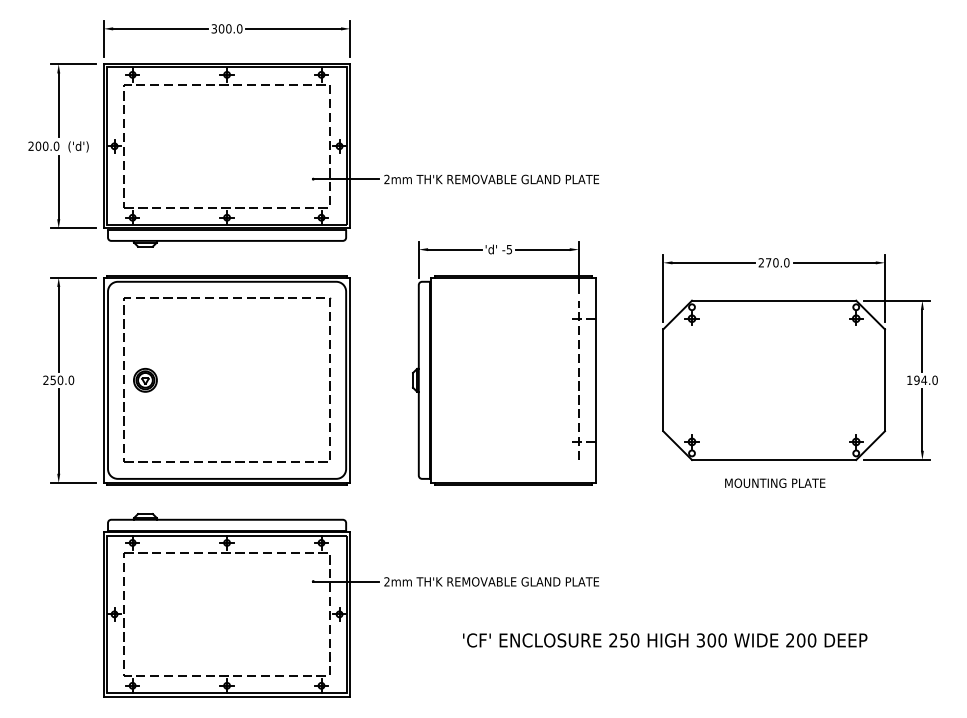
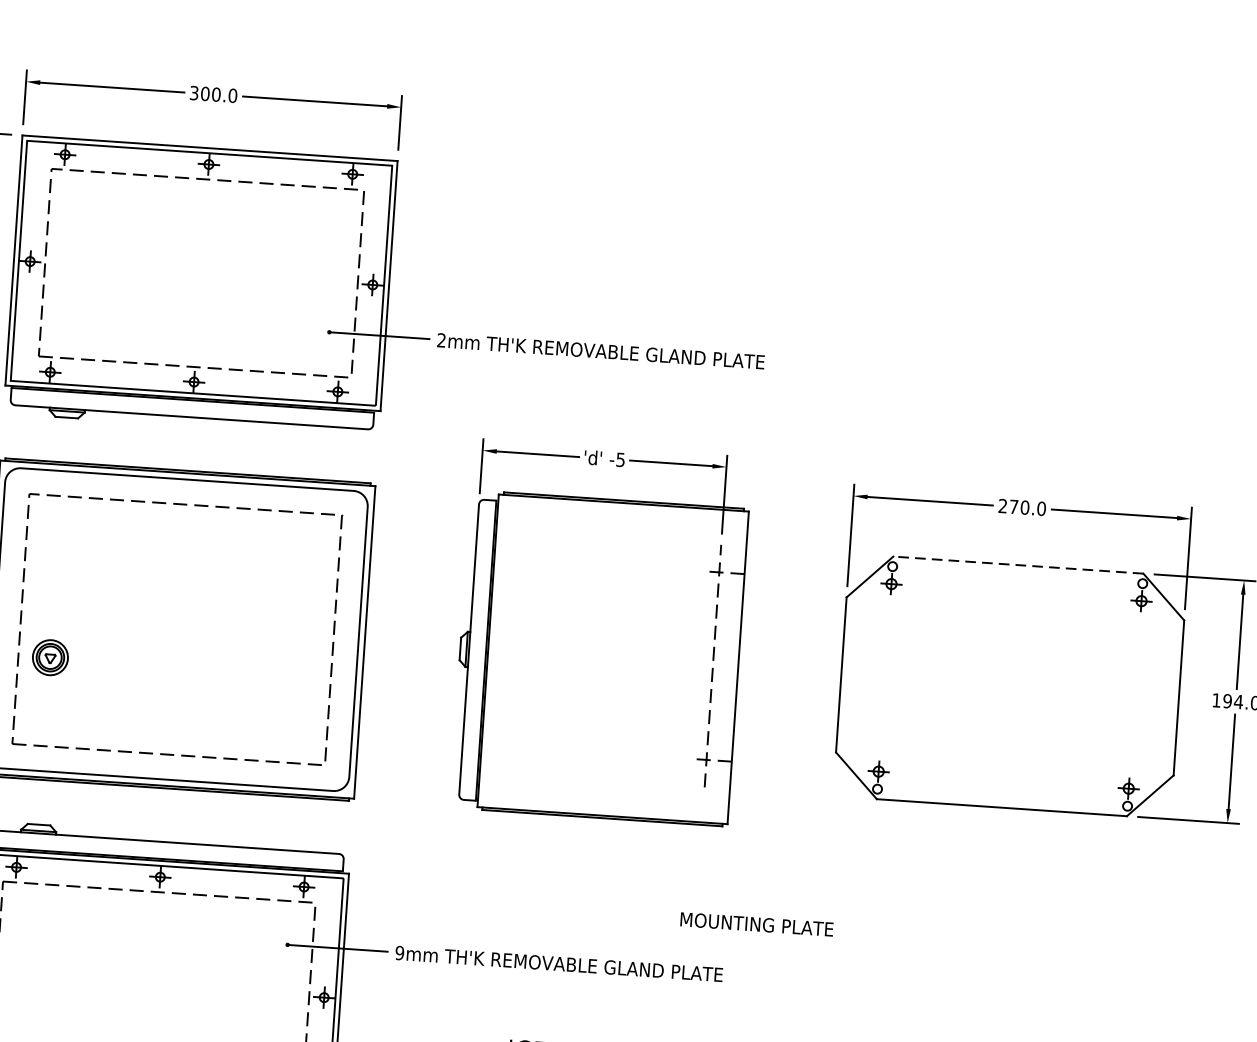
line: (773, 300) -> (1017, 564), solid -> dashed
part: (145, 380) -> (50, 657), moved
text: (775, 482) -> (757, 923), moved
text: (386, 581) -> (399, 952), 2mm -> 9mm

